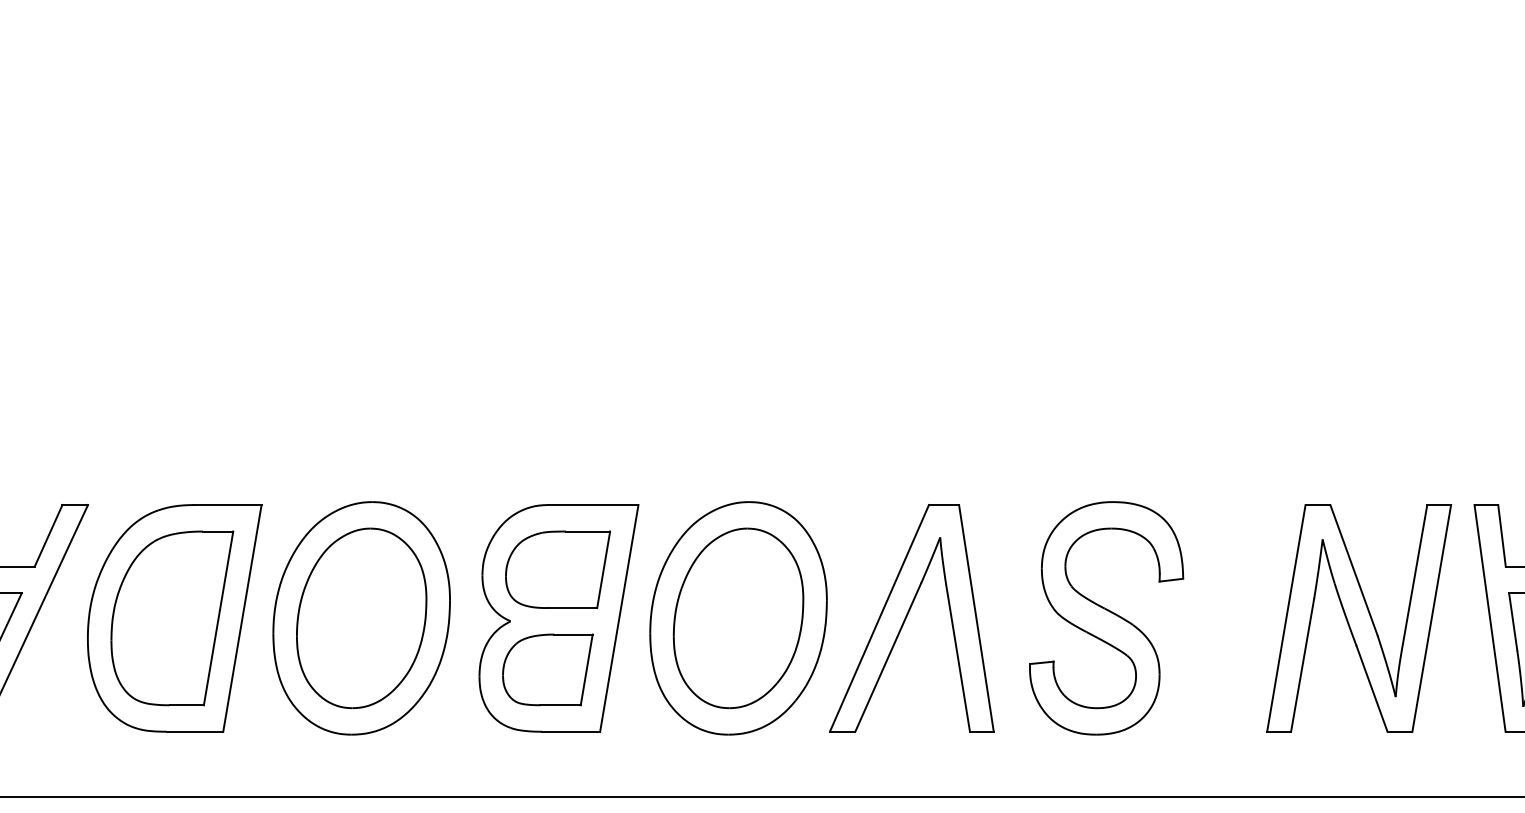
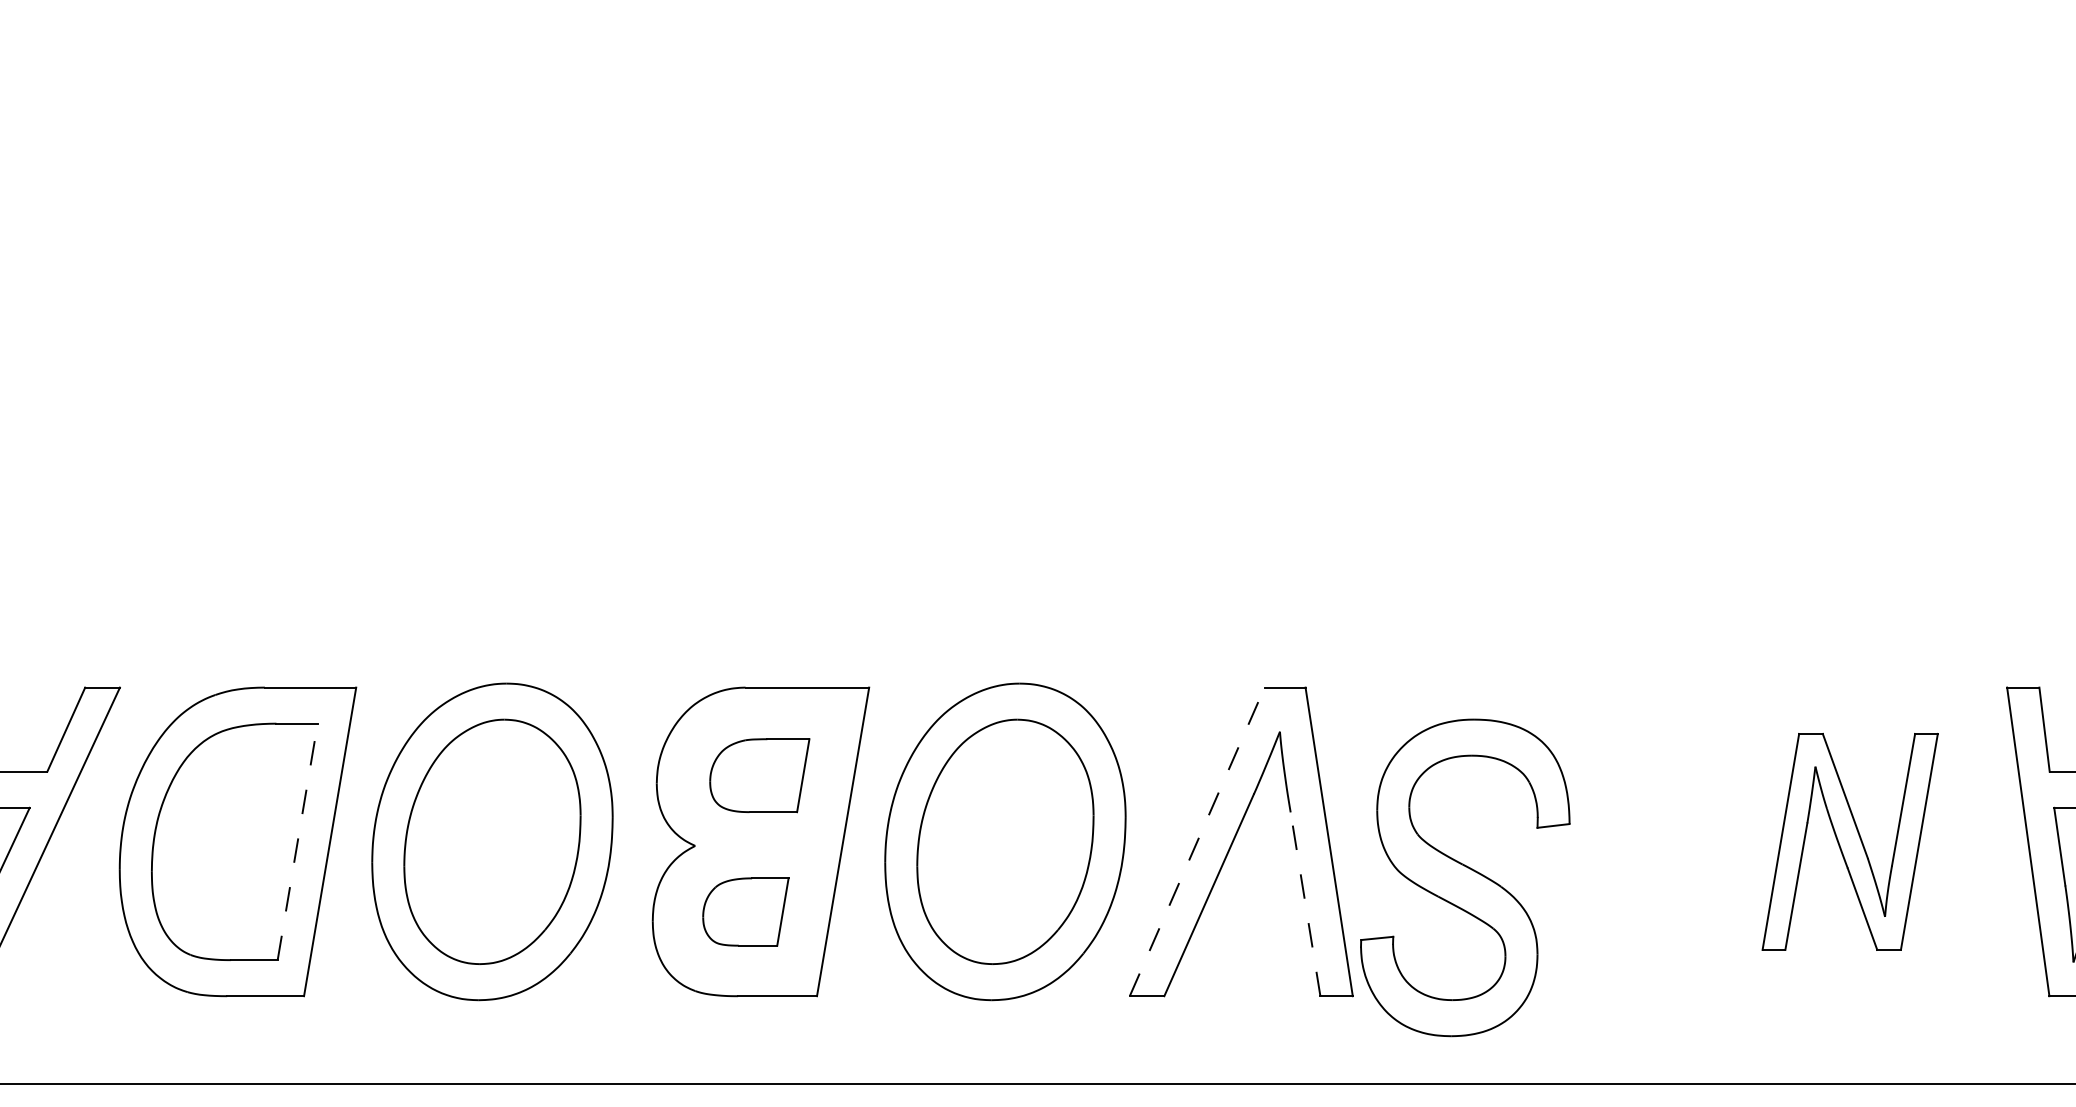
part: (557, 569) -> (759, 775), size x0.7
line: (218, 618) -> (297, 841), solid -> dashed
line: (879, 618) -> (1197, 841), solid -> dashed
part: (1106, 618) -> (1465, 877), moved
part: (1359, 618) -> (1850, 841), size x0.7
line: (959, 663) -> (1305, 903), solid -> dashed
part: (547, 669) -> (745, 911), size x0.7

